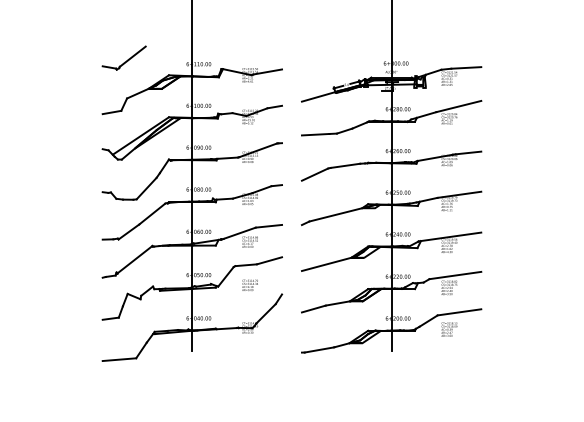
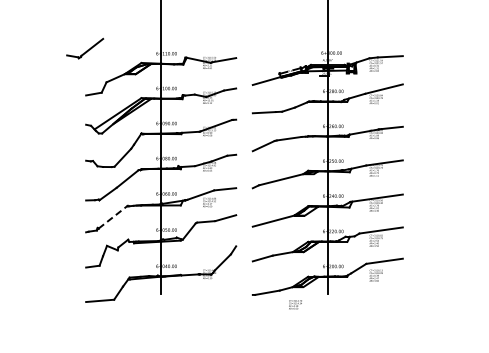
part: (124, 58) -> (85, 48), moved
line: (135, 260) -> (113, 217), solid -> dashed
text: (250, 285) -> (295, 304), moved

